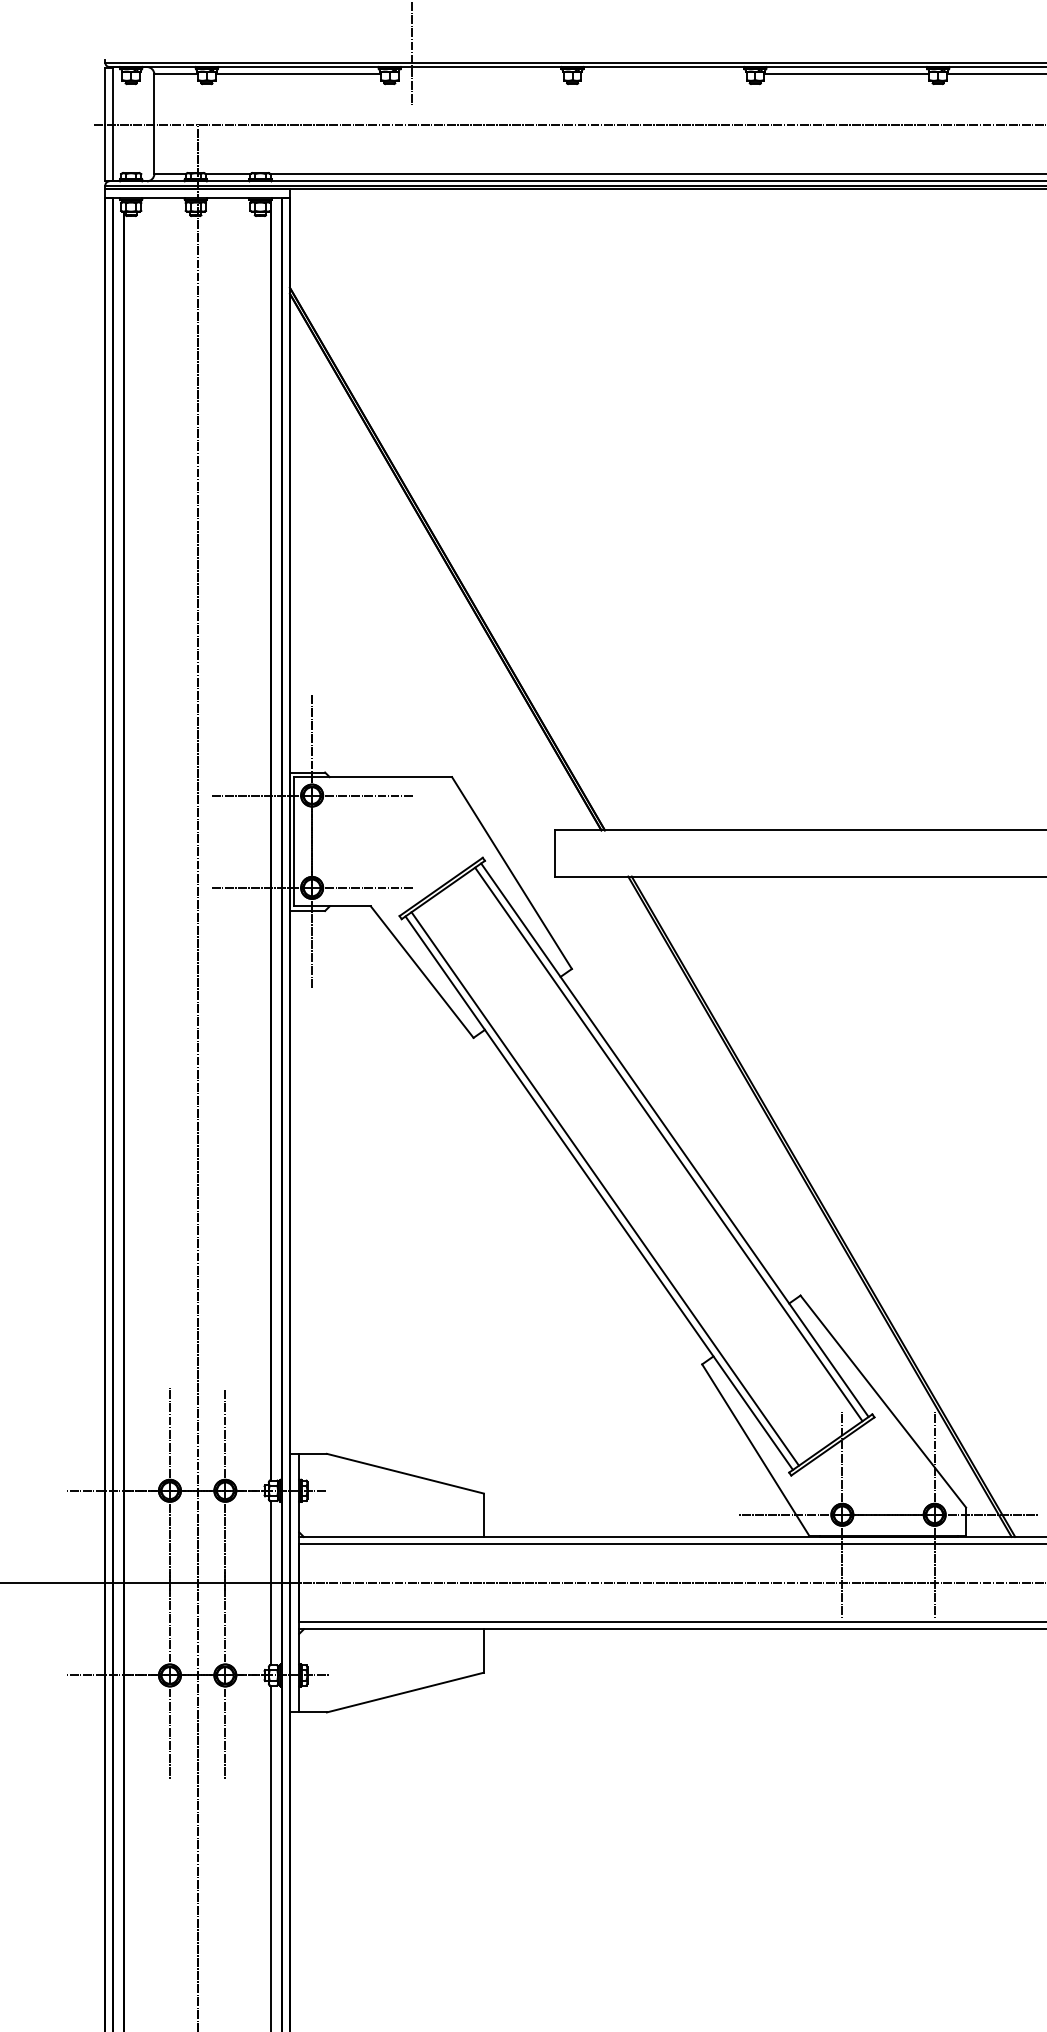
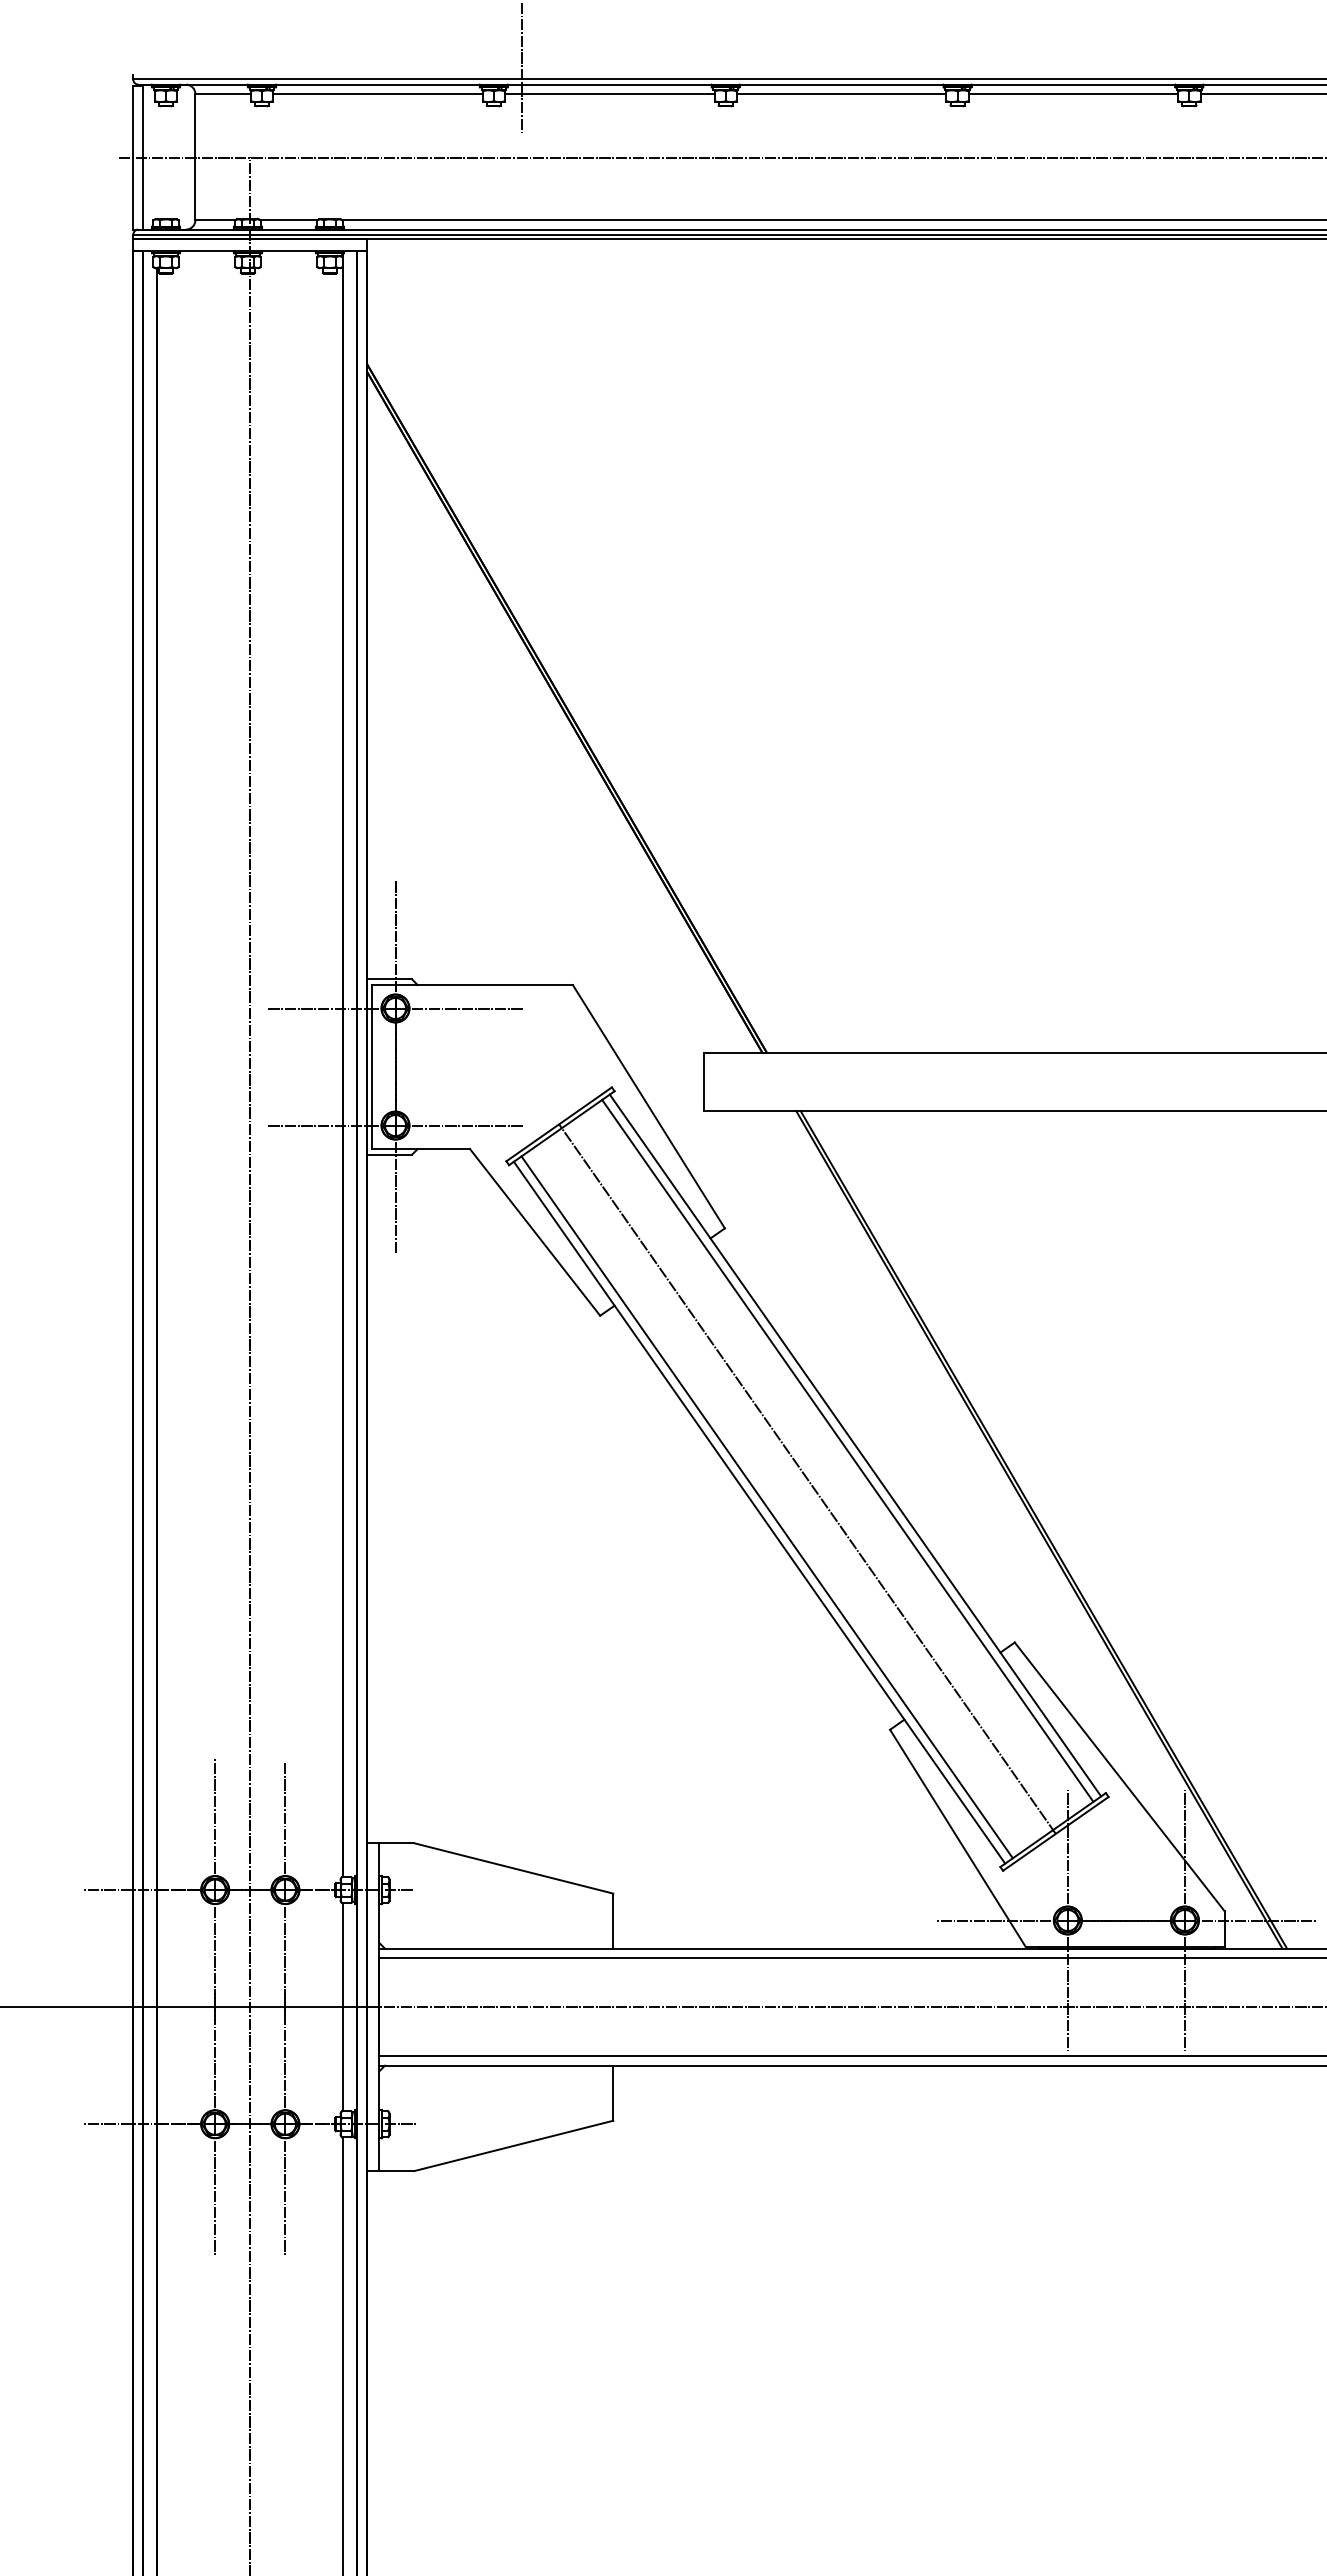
line: (480, 74) -> (609, 94), added
line: (663, 74) -> (841, 94), added
line: (637, 1166) -> (807, 1478), added

